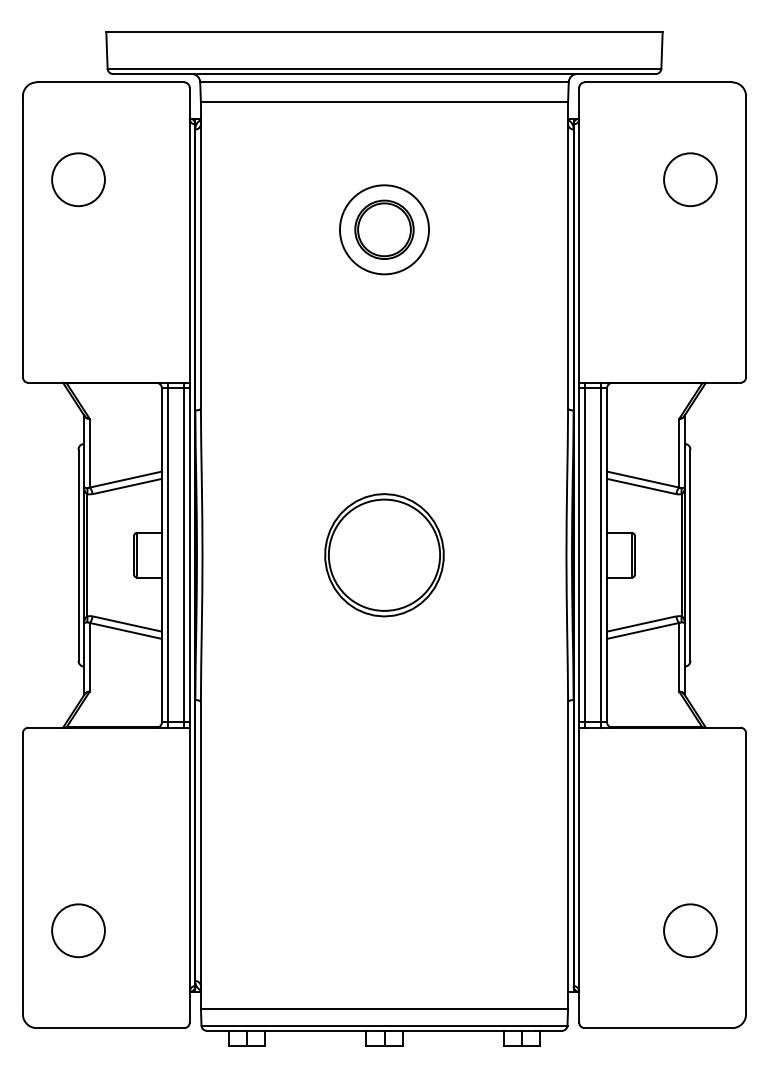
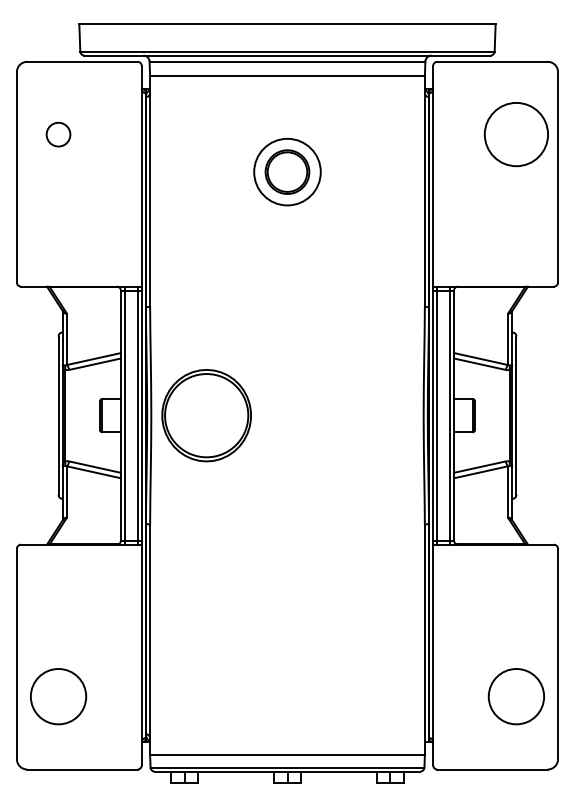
circle: (78, 179) -> (58, 134), size x0.6
circle: (690, 179) -> (516, 134), size x1.6
part: (384, 555) -> (206, 415), moved
circle: (78, 930) -> (58, 696), size x1.4
circle: (690, 930) -> (516, 696), size x1.4

